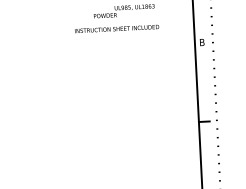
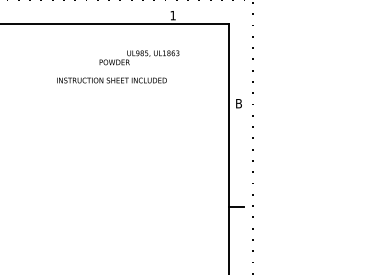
text: (116, 29) -> (111, 80), moved

